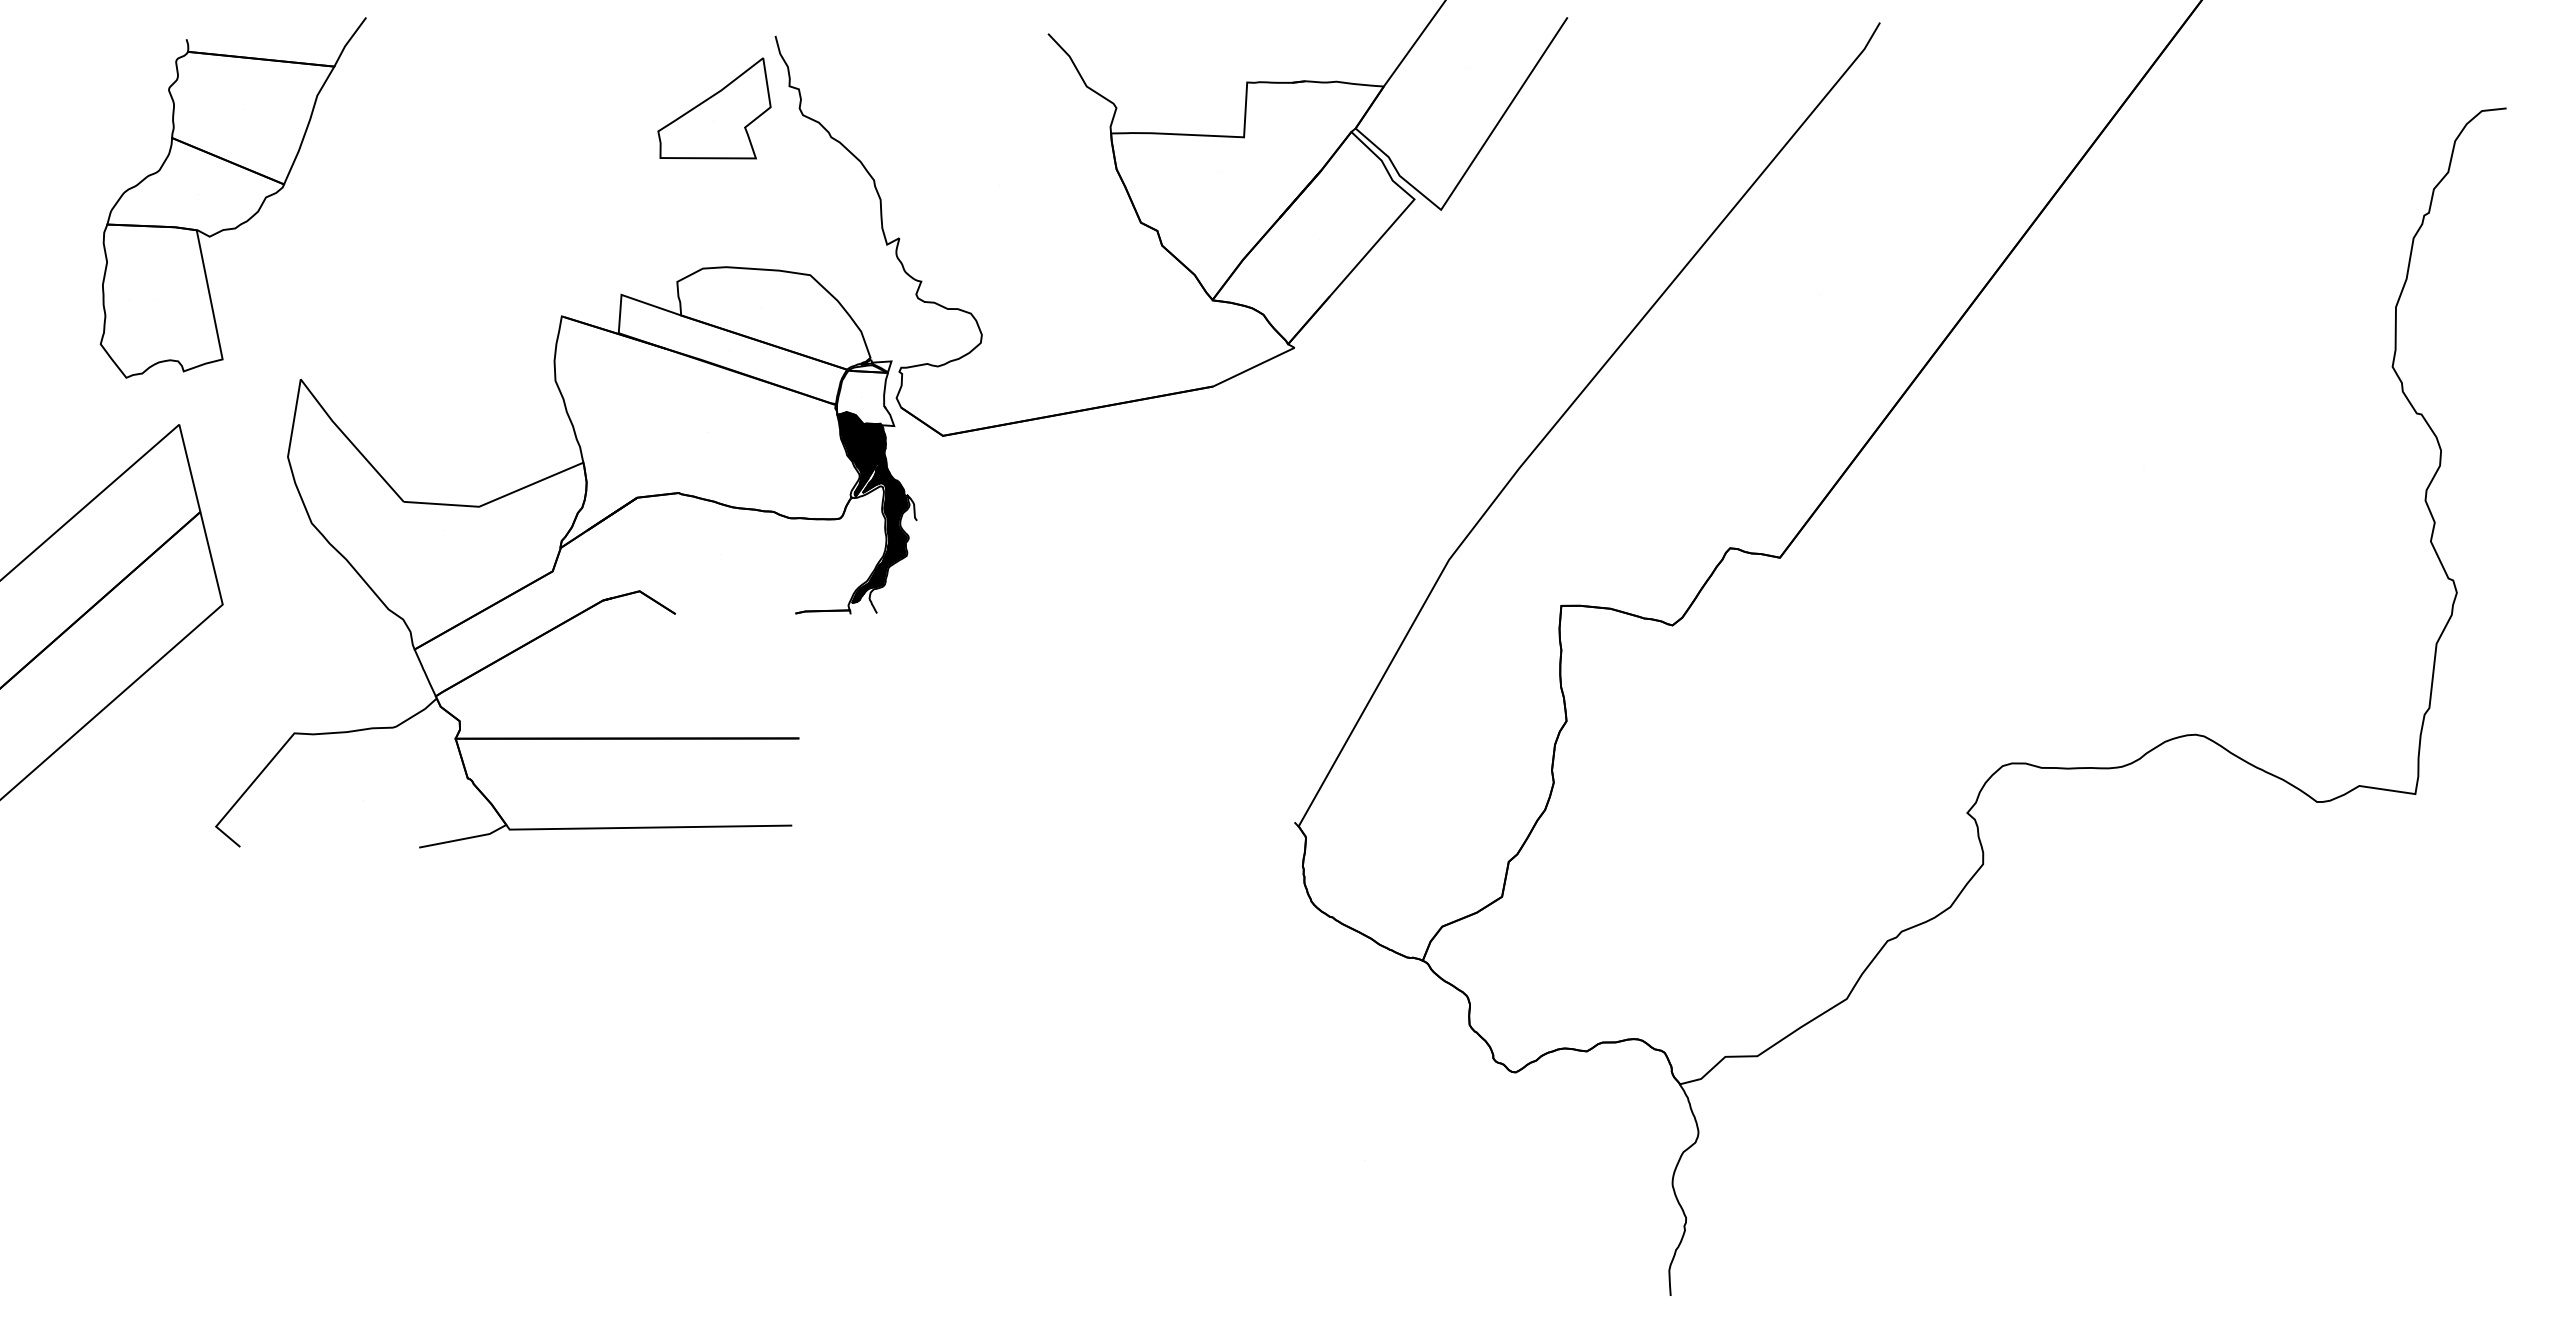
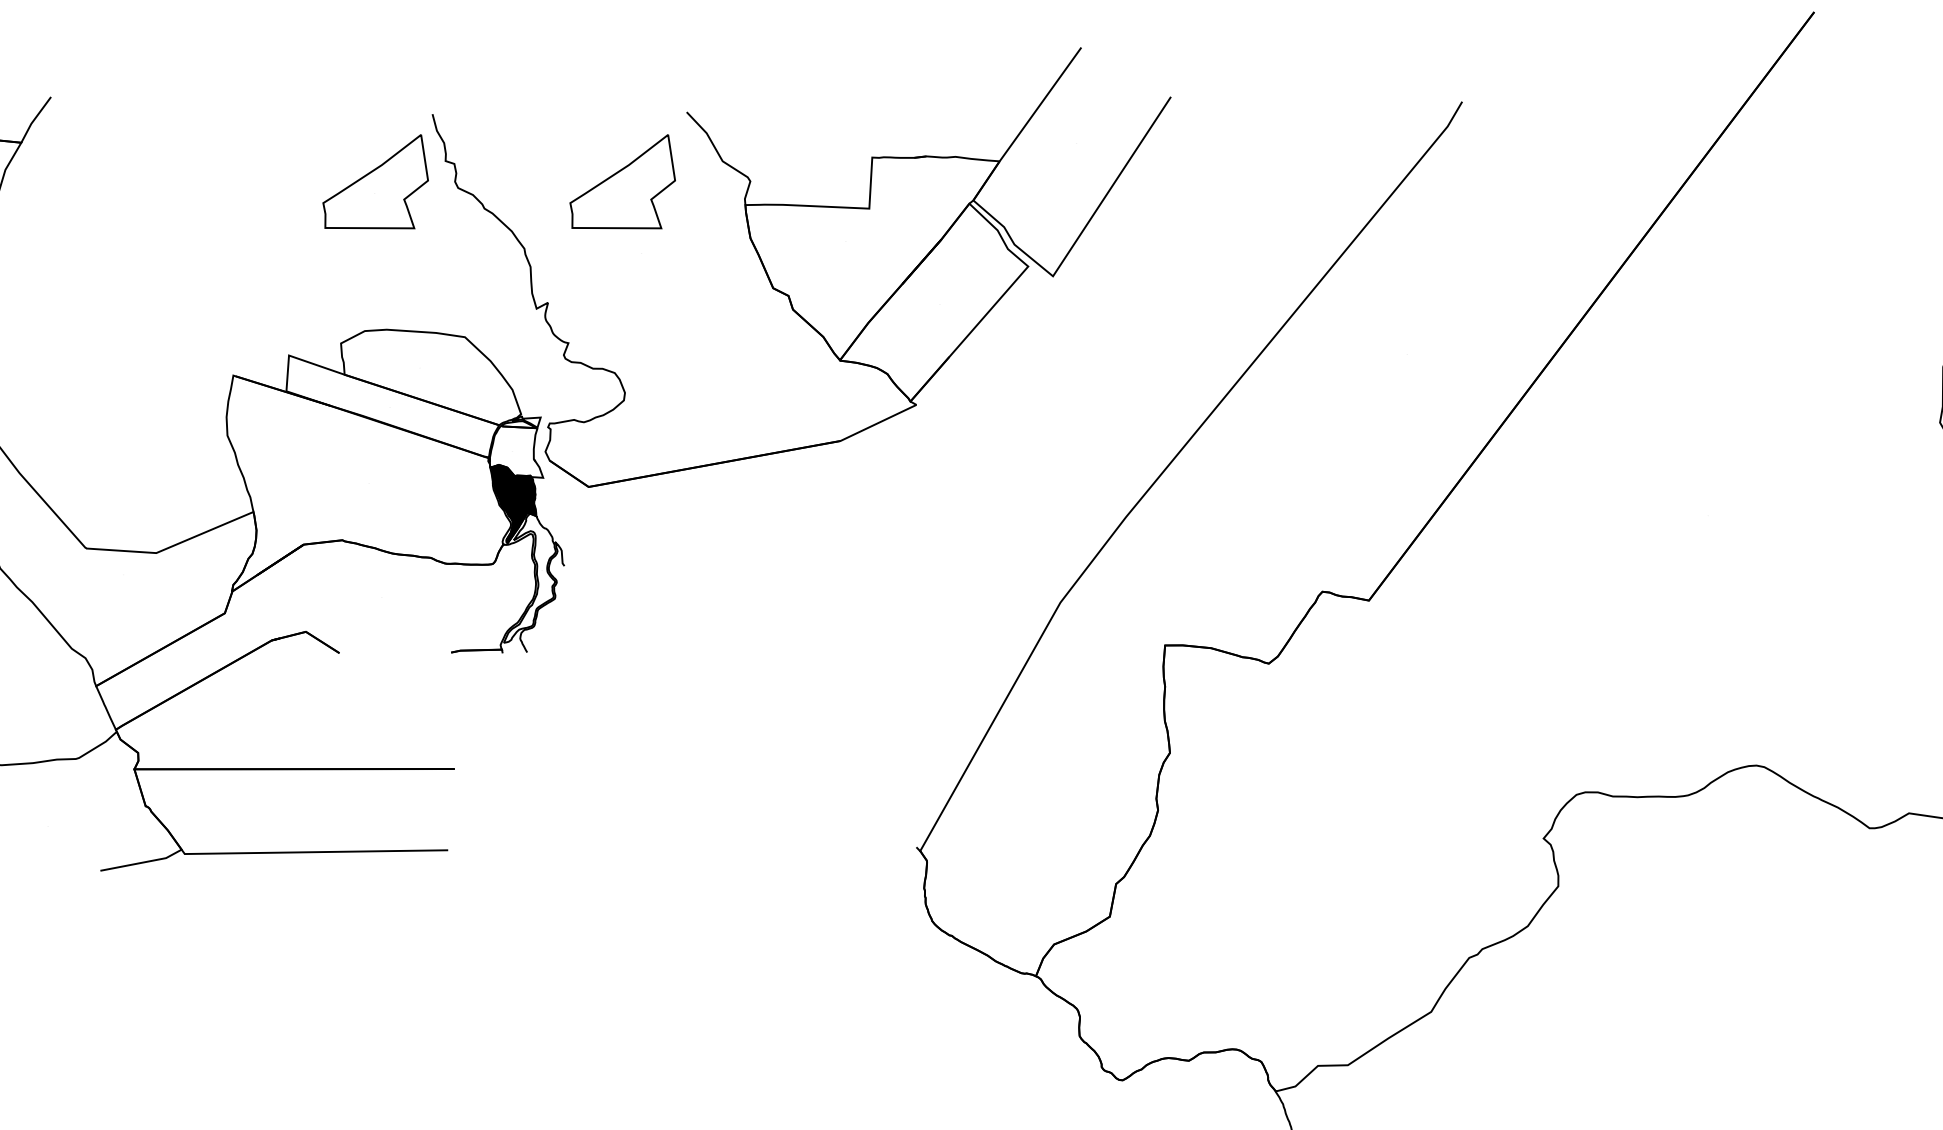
part: (979, 108) -> (622, 181), added
hatch: (879, 533) -> (529, 577), removed

